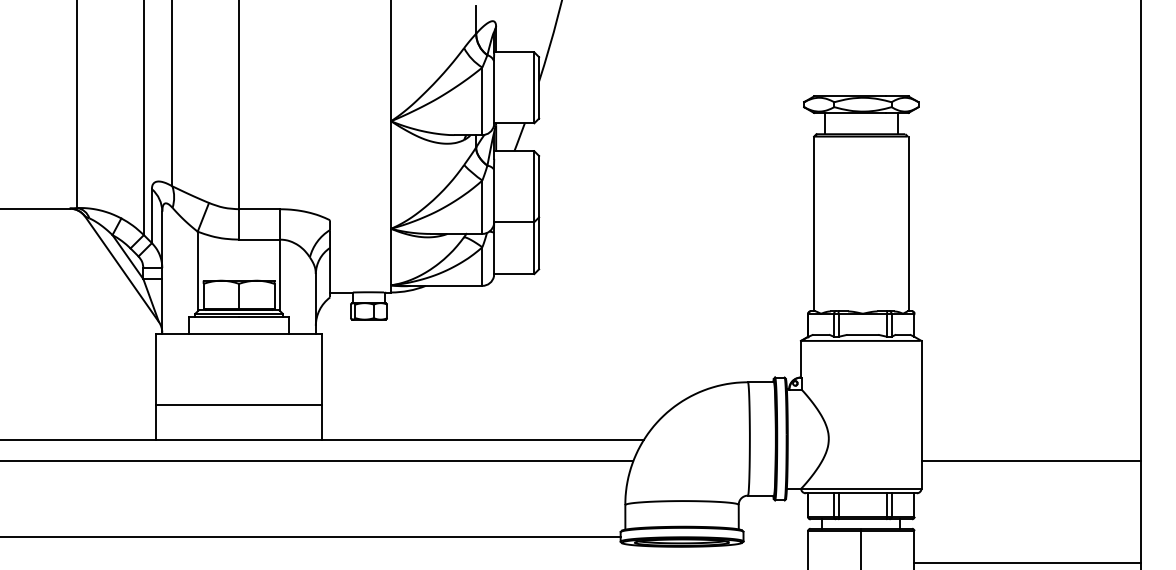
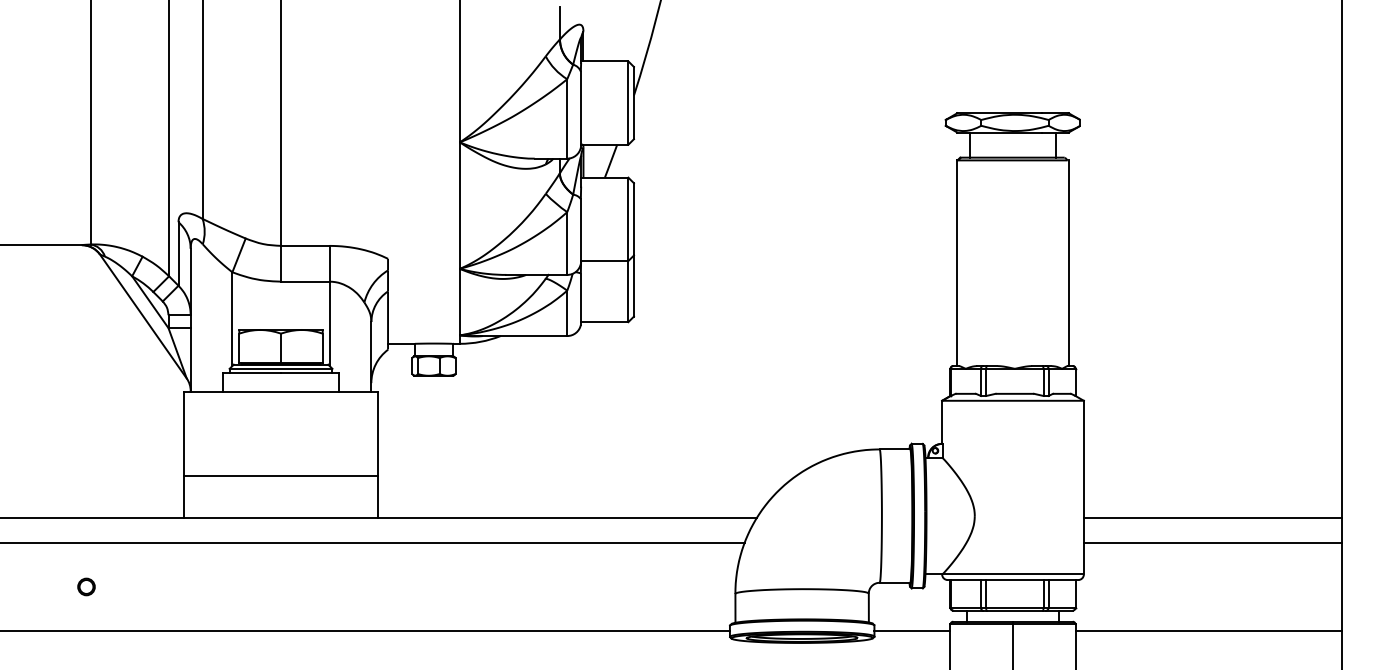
line: (1030, 440) -> (1212, 517), added
part: (73, 498) -> (86, 586), added
line: (775, 537) -> (912, 631), added
line: (1027, 563) -> (1208, 631), moved

